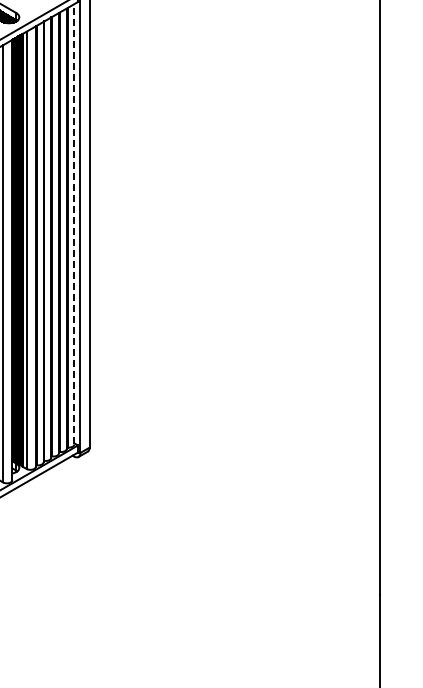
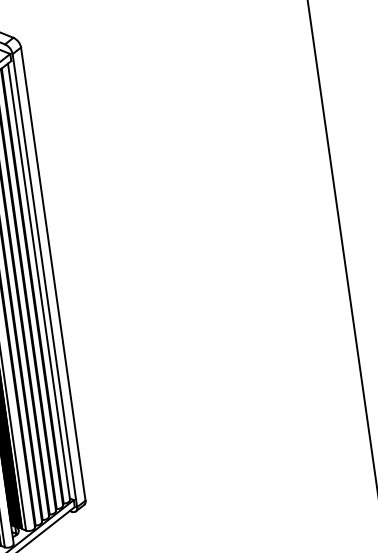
line: (74, 223) -> (38, 280), dashed -> solid

